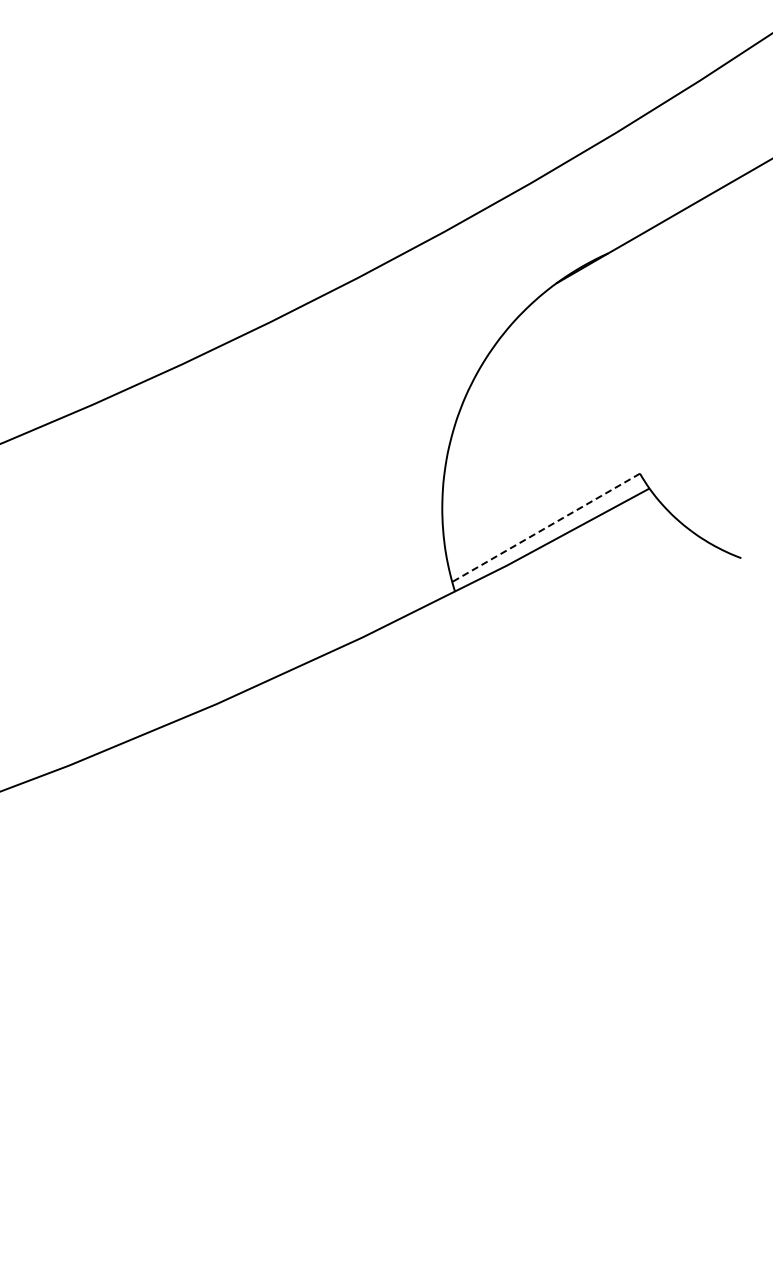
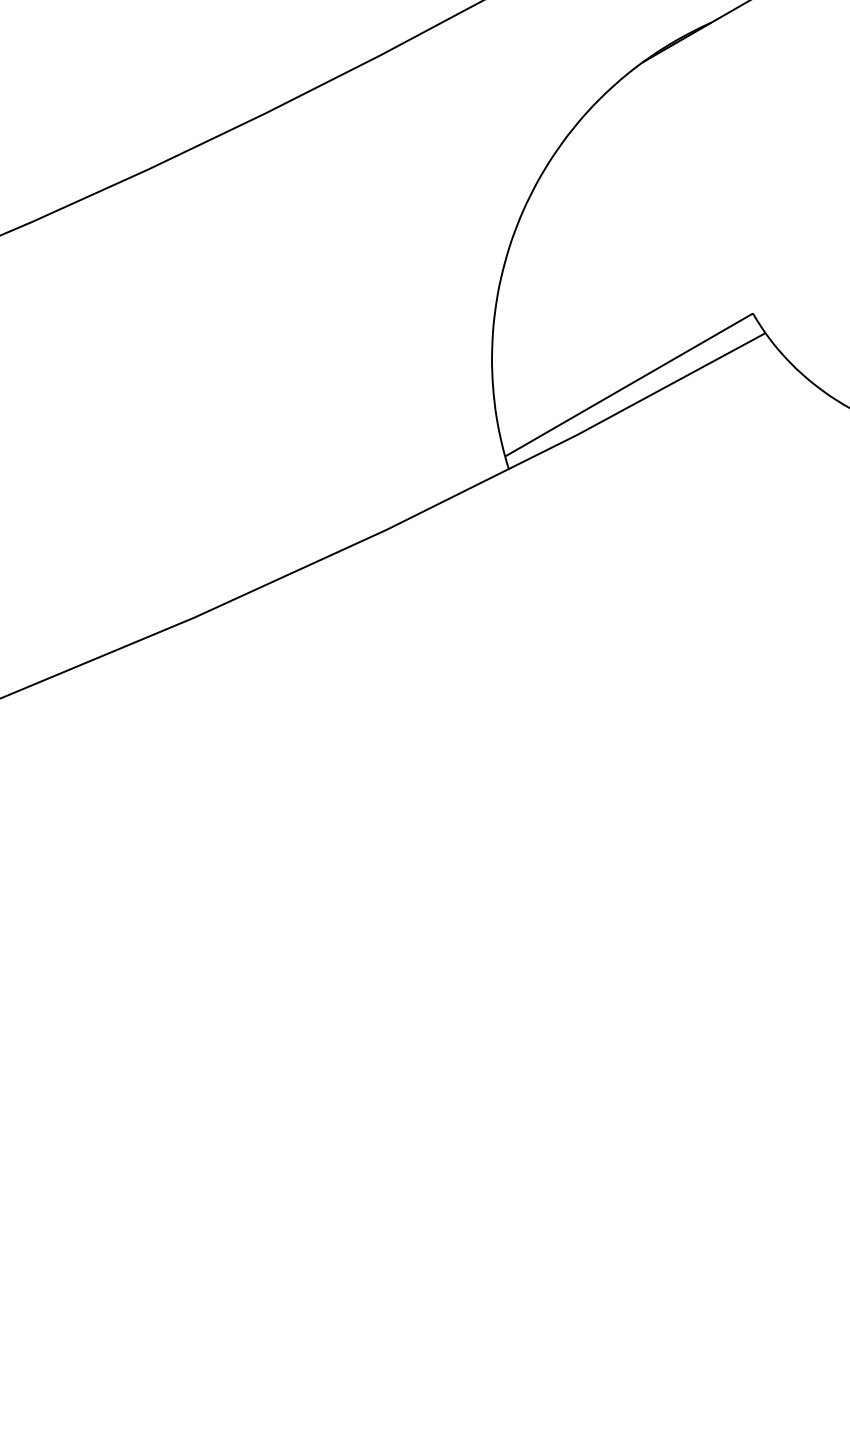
line: (545, 528) -> (628, 385), dashed -> solid

